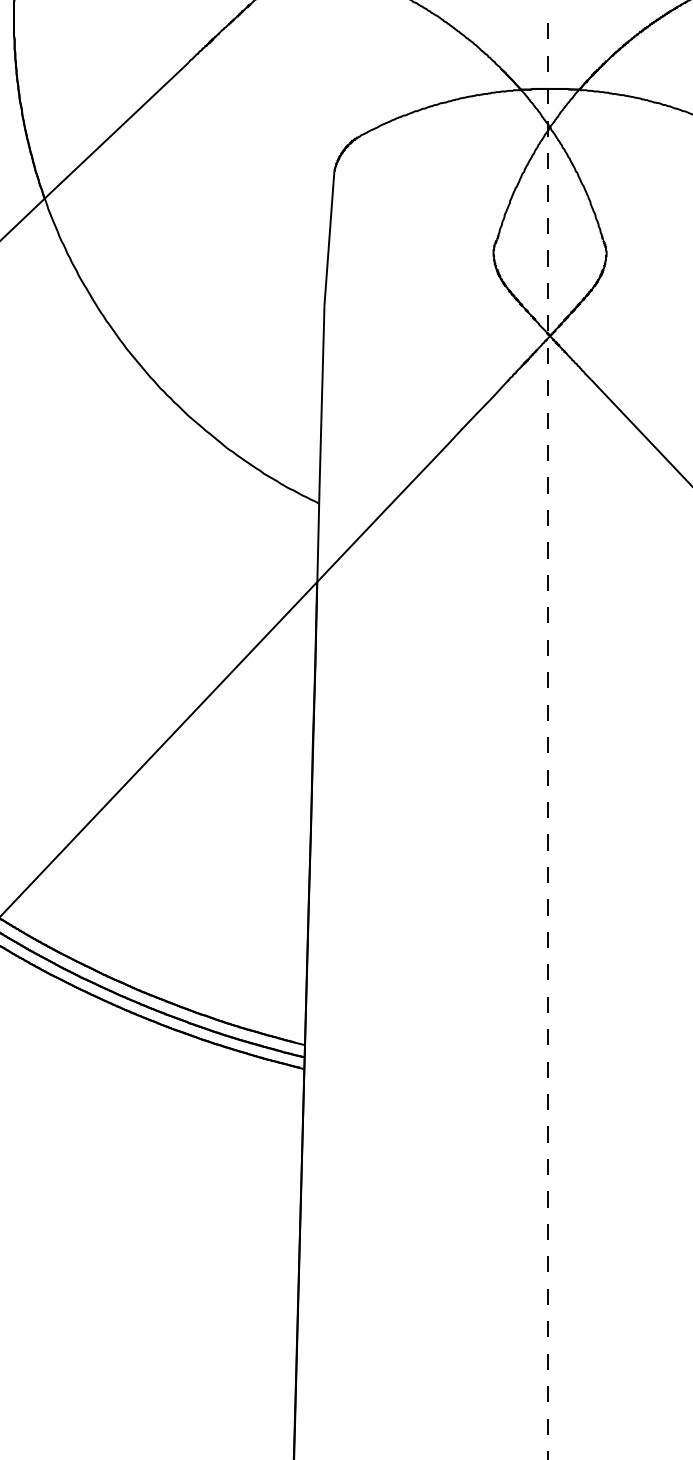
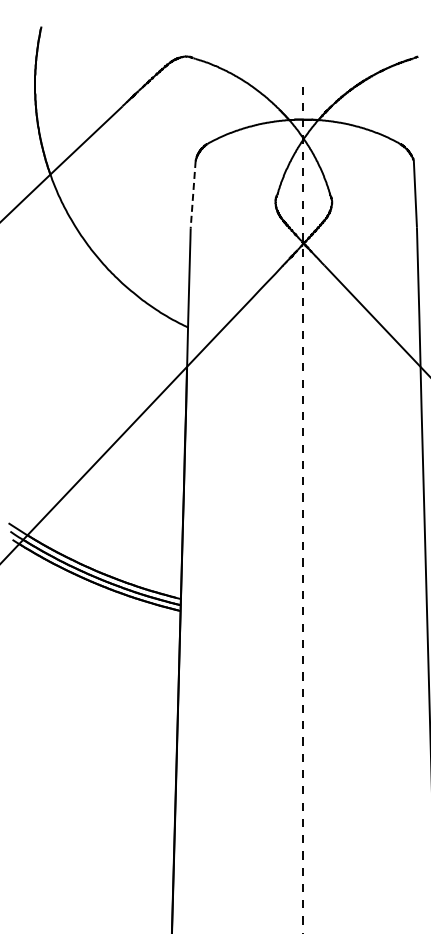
line: (330, 238) -> (193, 194), solid -> dashed

